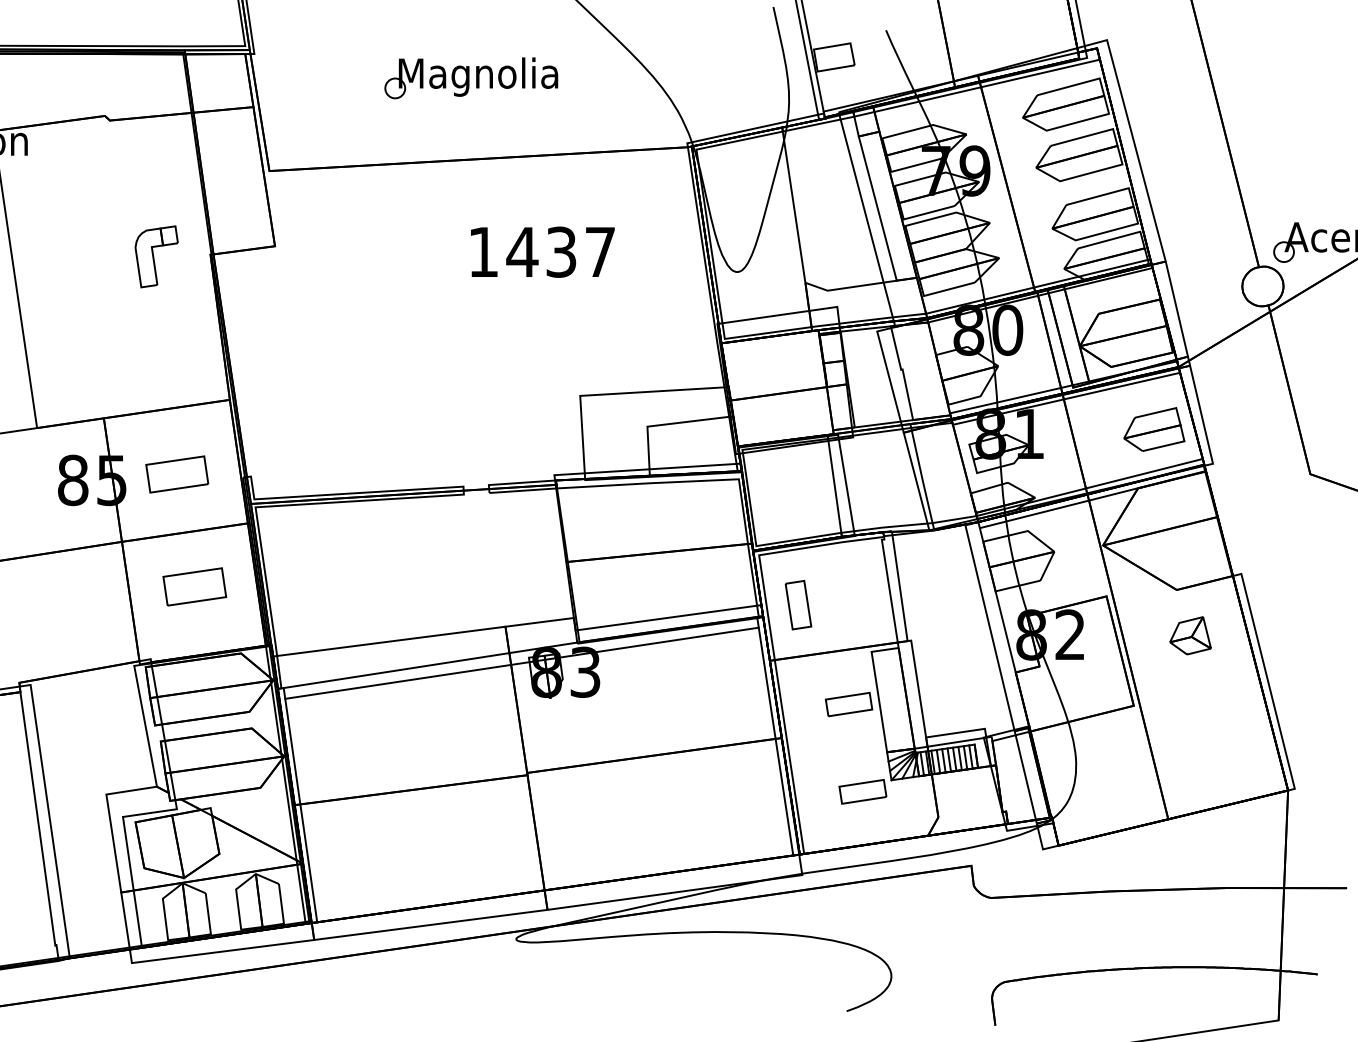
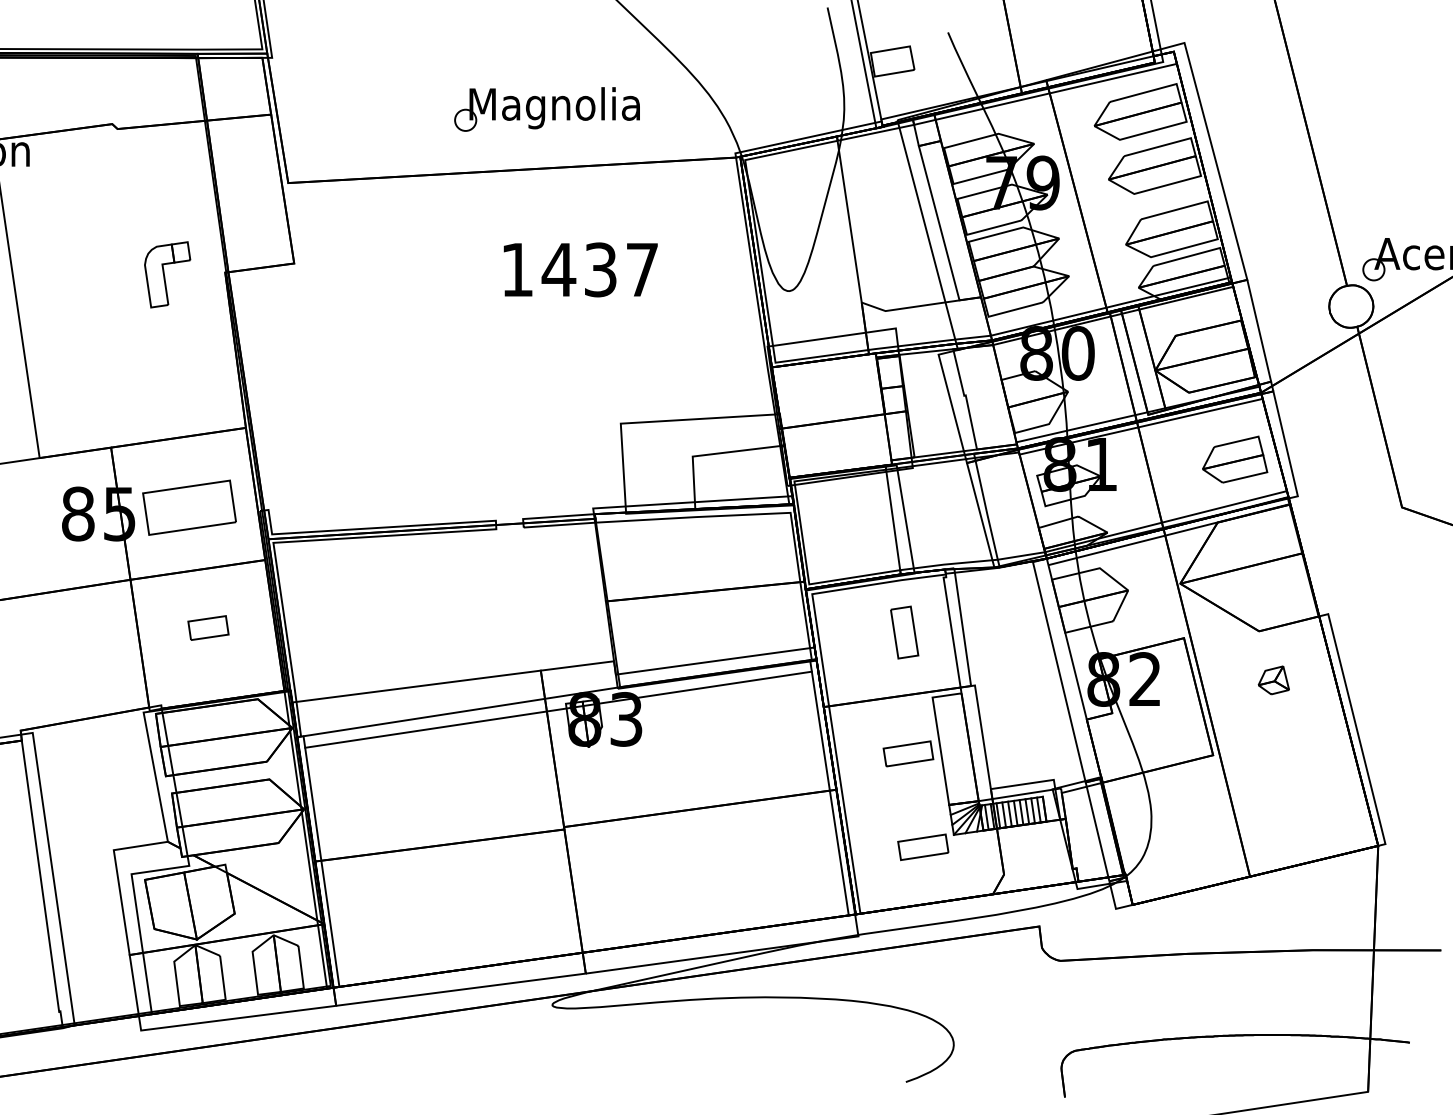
part: (471, 78) -> (547, 109), moved
part: (177, 474) -> (189, 507), size x1.4
part: (194, 586) -> (208, 627), size x0.6
part: (798, 605) -> (904, 632), moved
part: (1190, 635) -> (1273, 680), size x0.7

